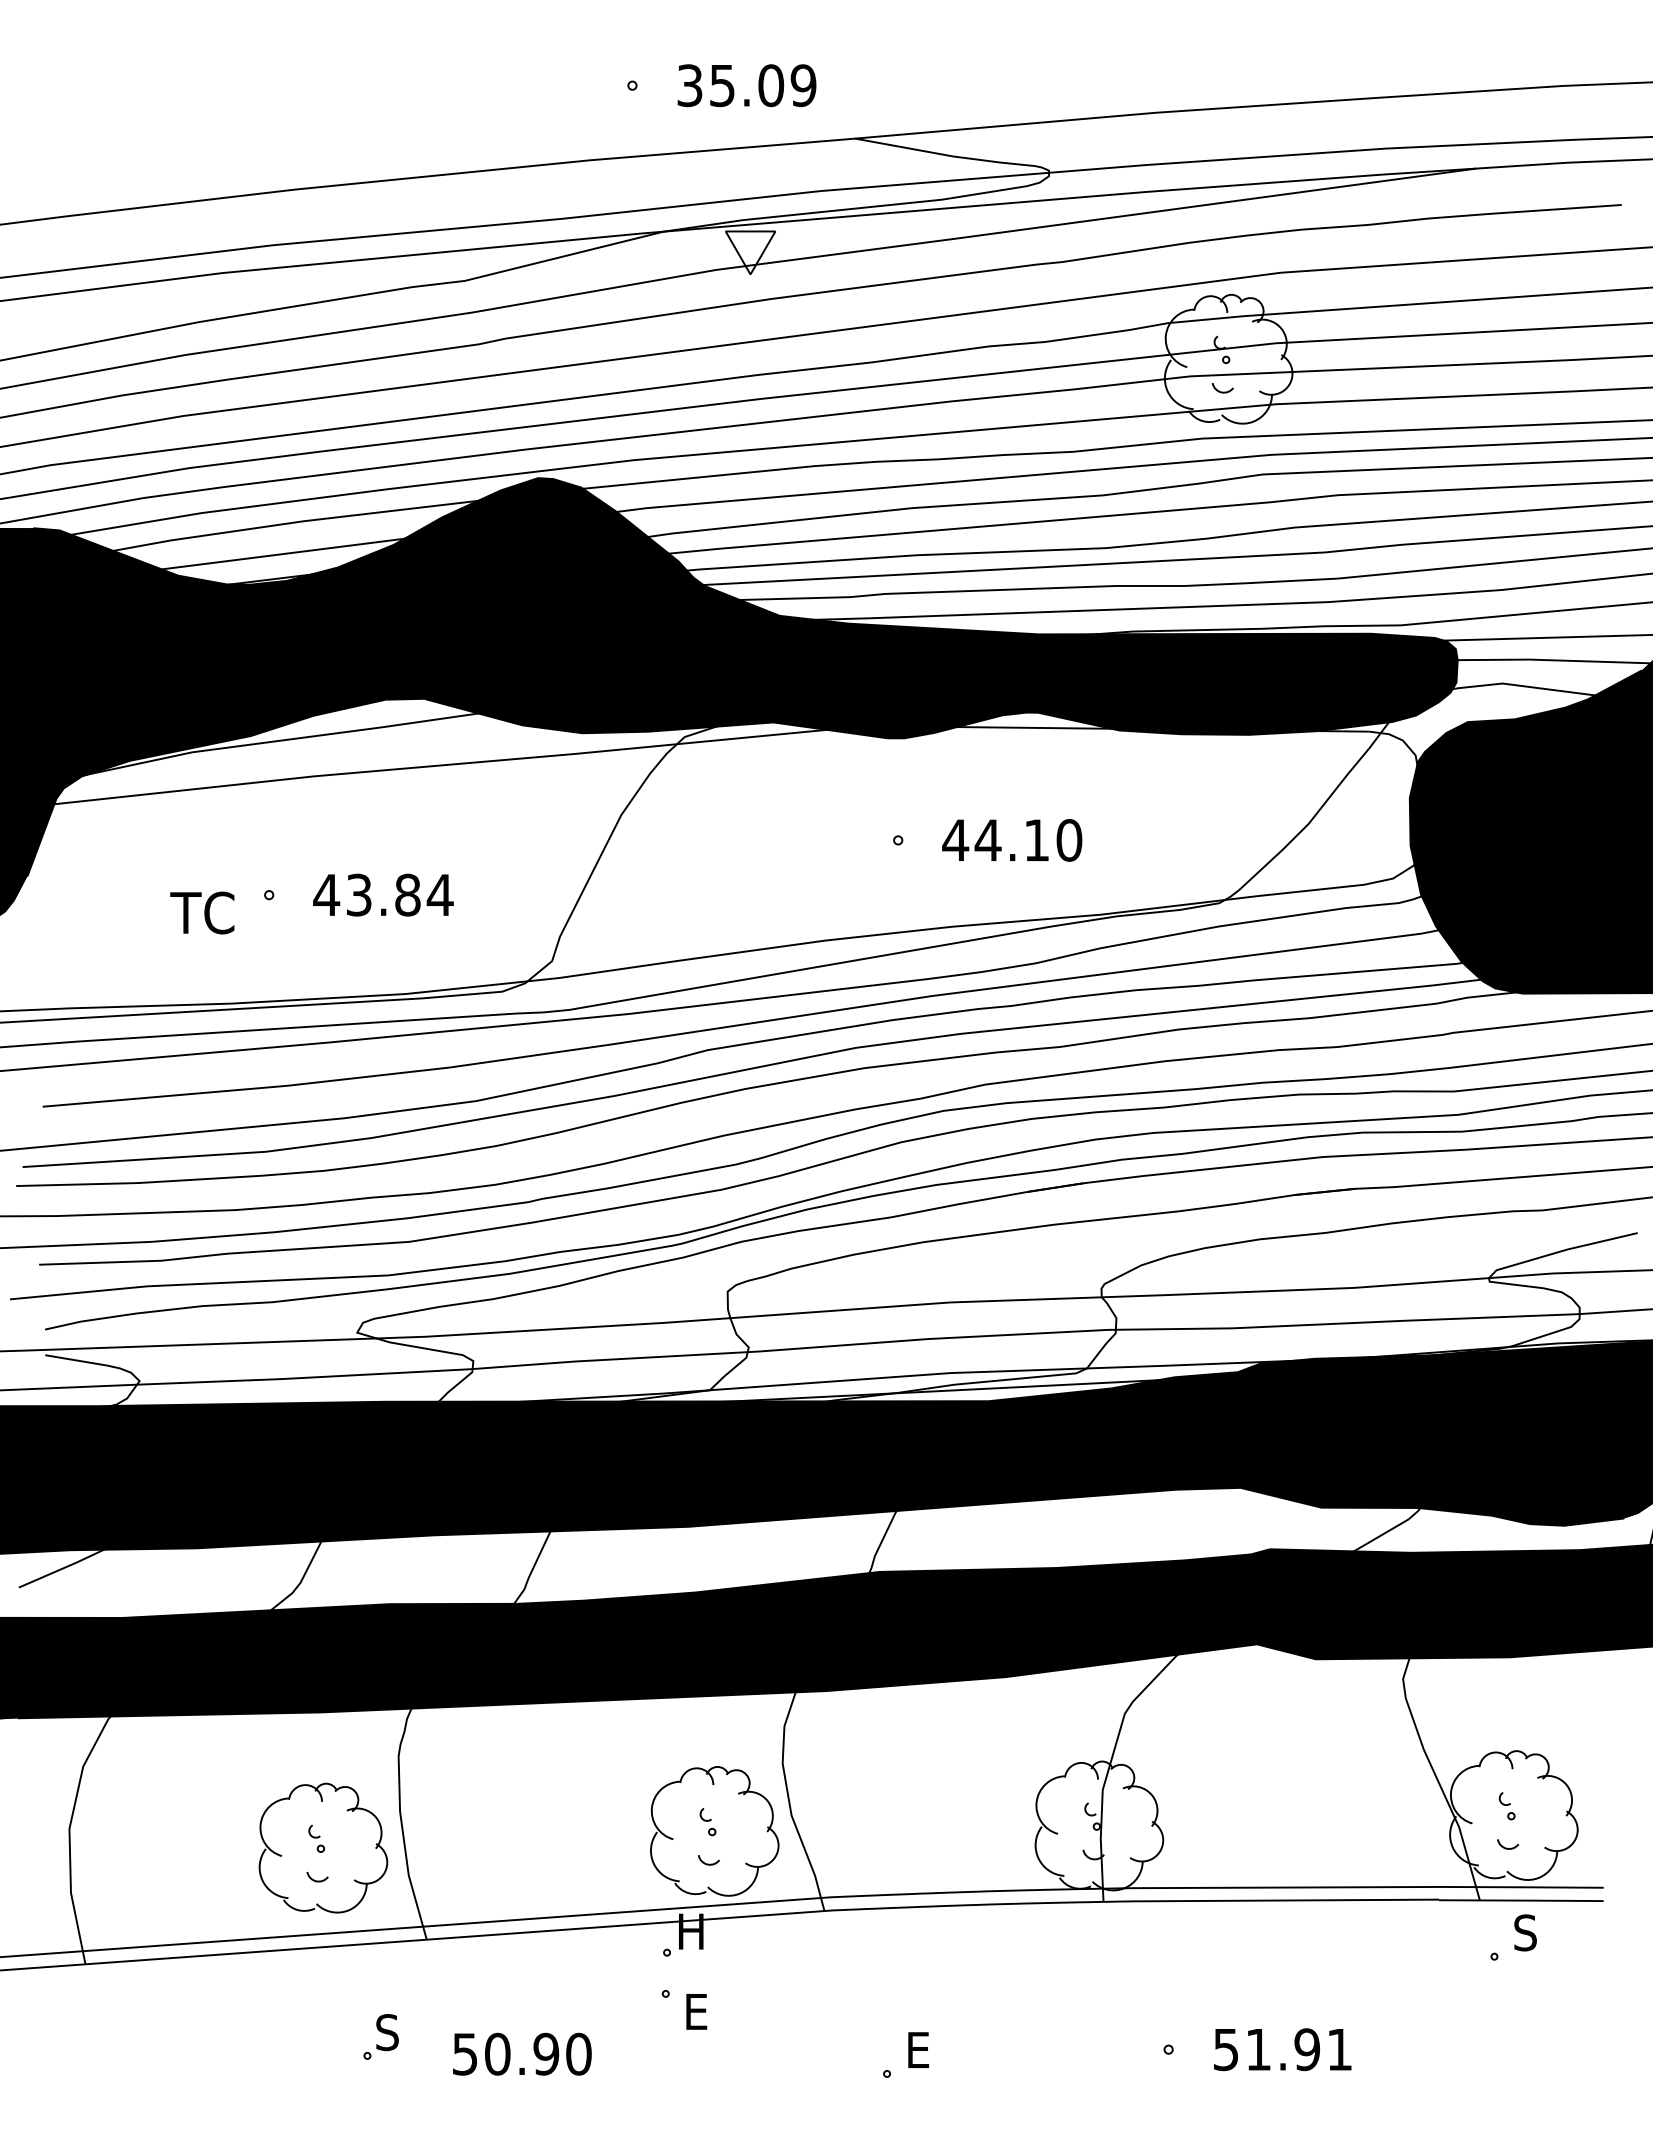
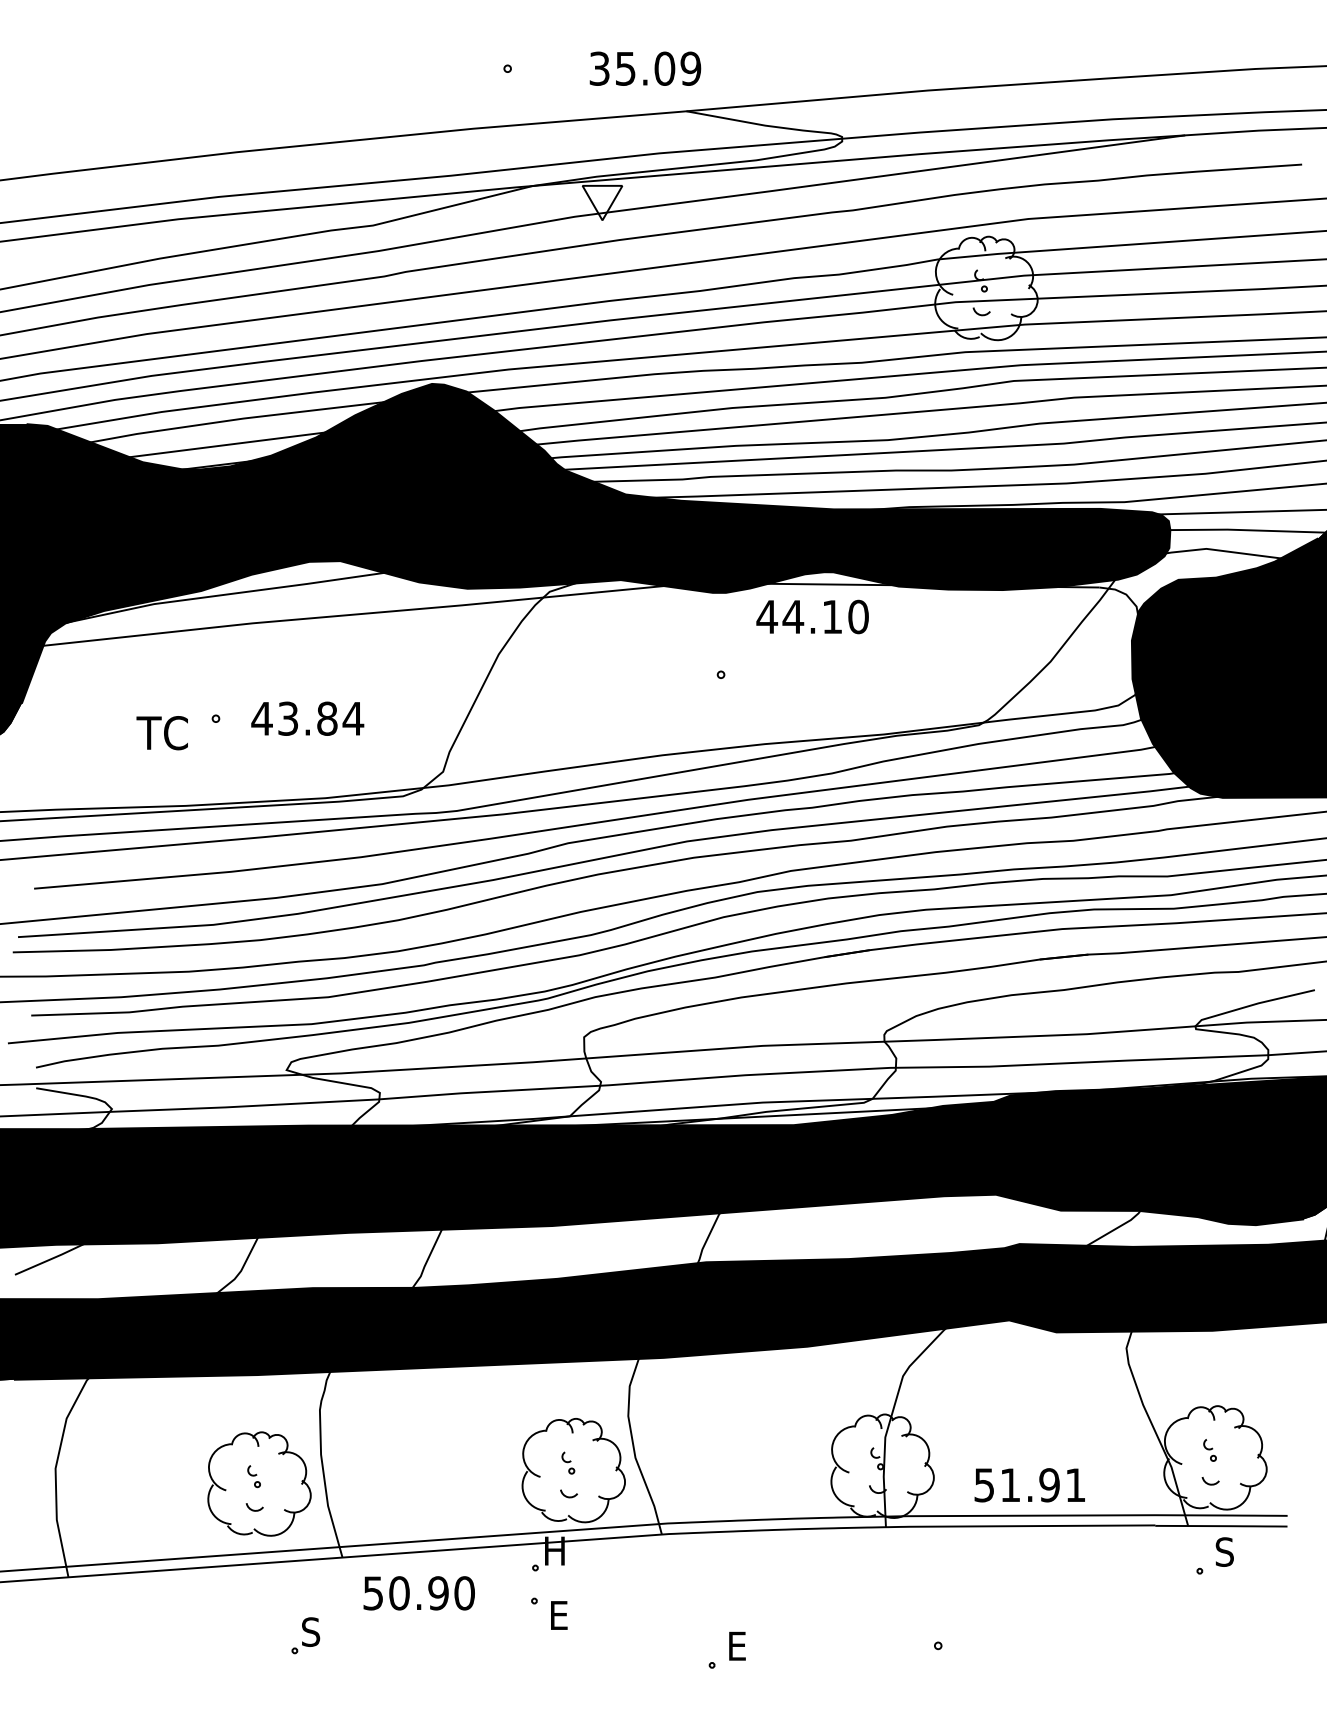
text: (746, 85) -> (645, 68), moved
text: (1012, 840) -> (812, 617), moved
text: (1282, 2049) -> (1029, 1485), moved
text: (522, 2053) -> (419, 1592), moved

